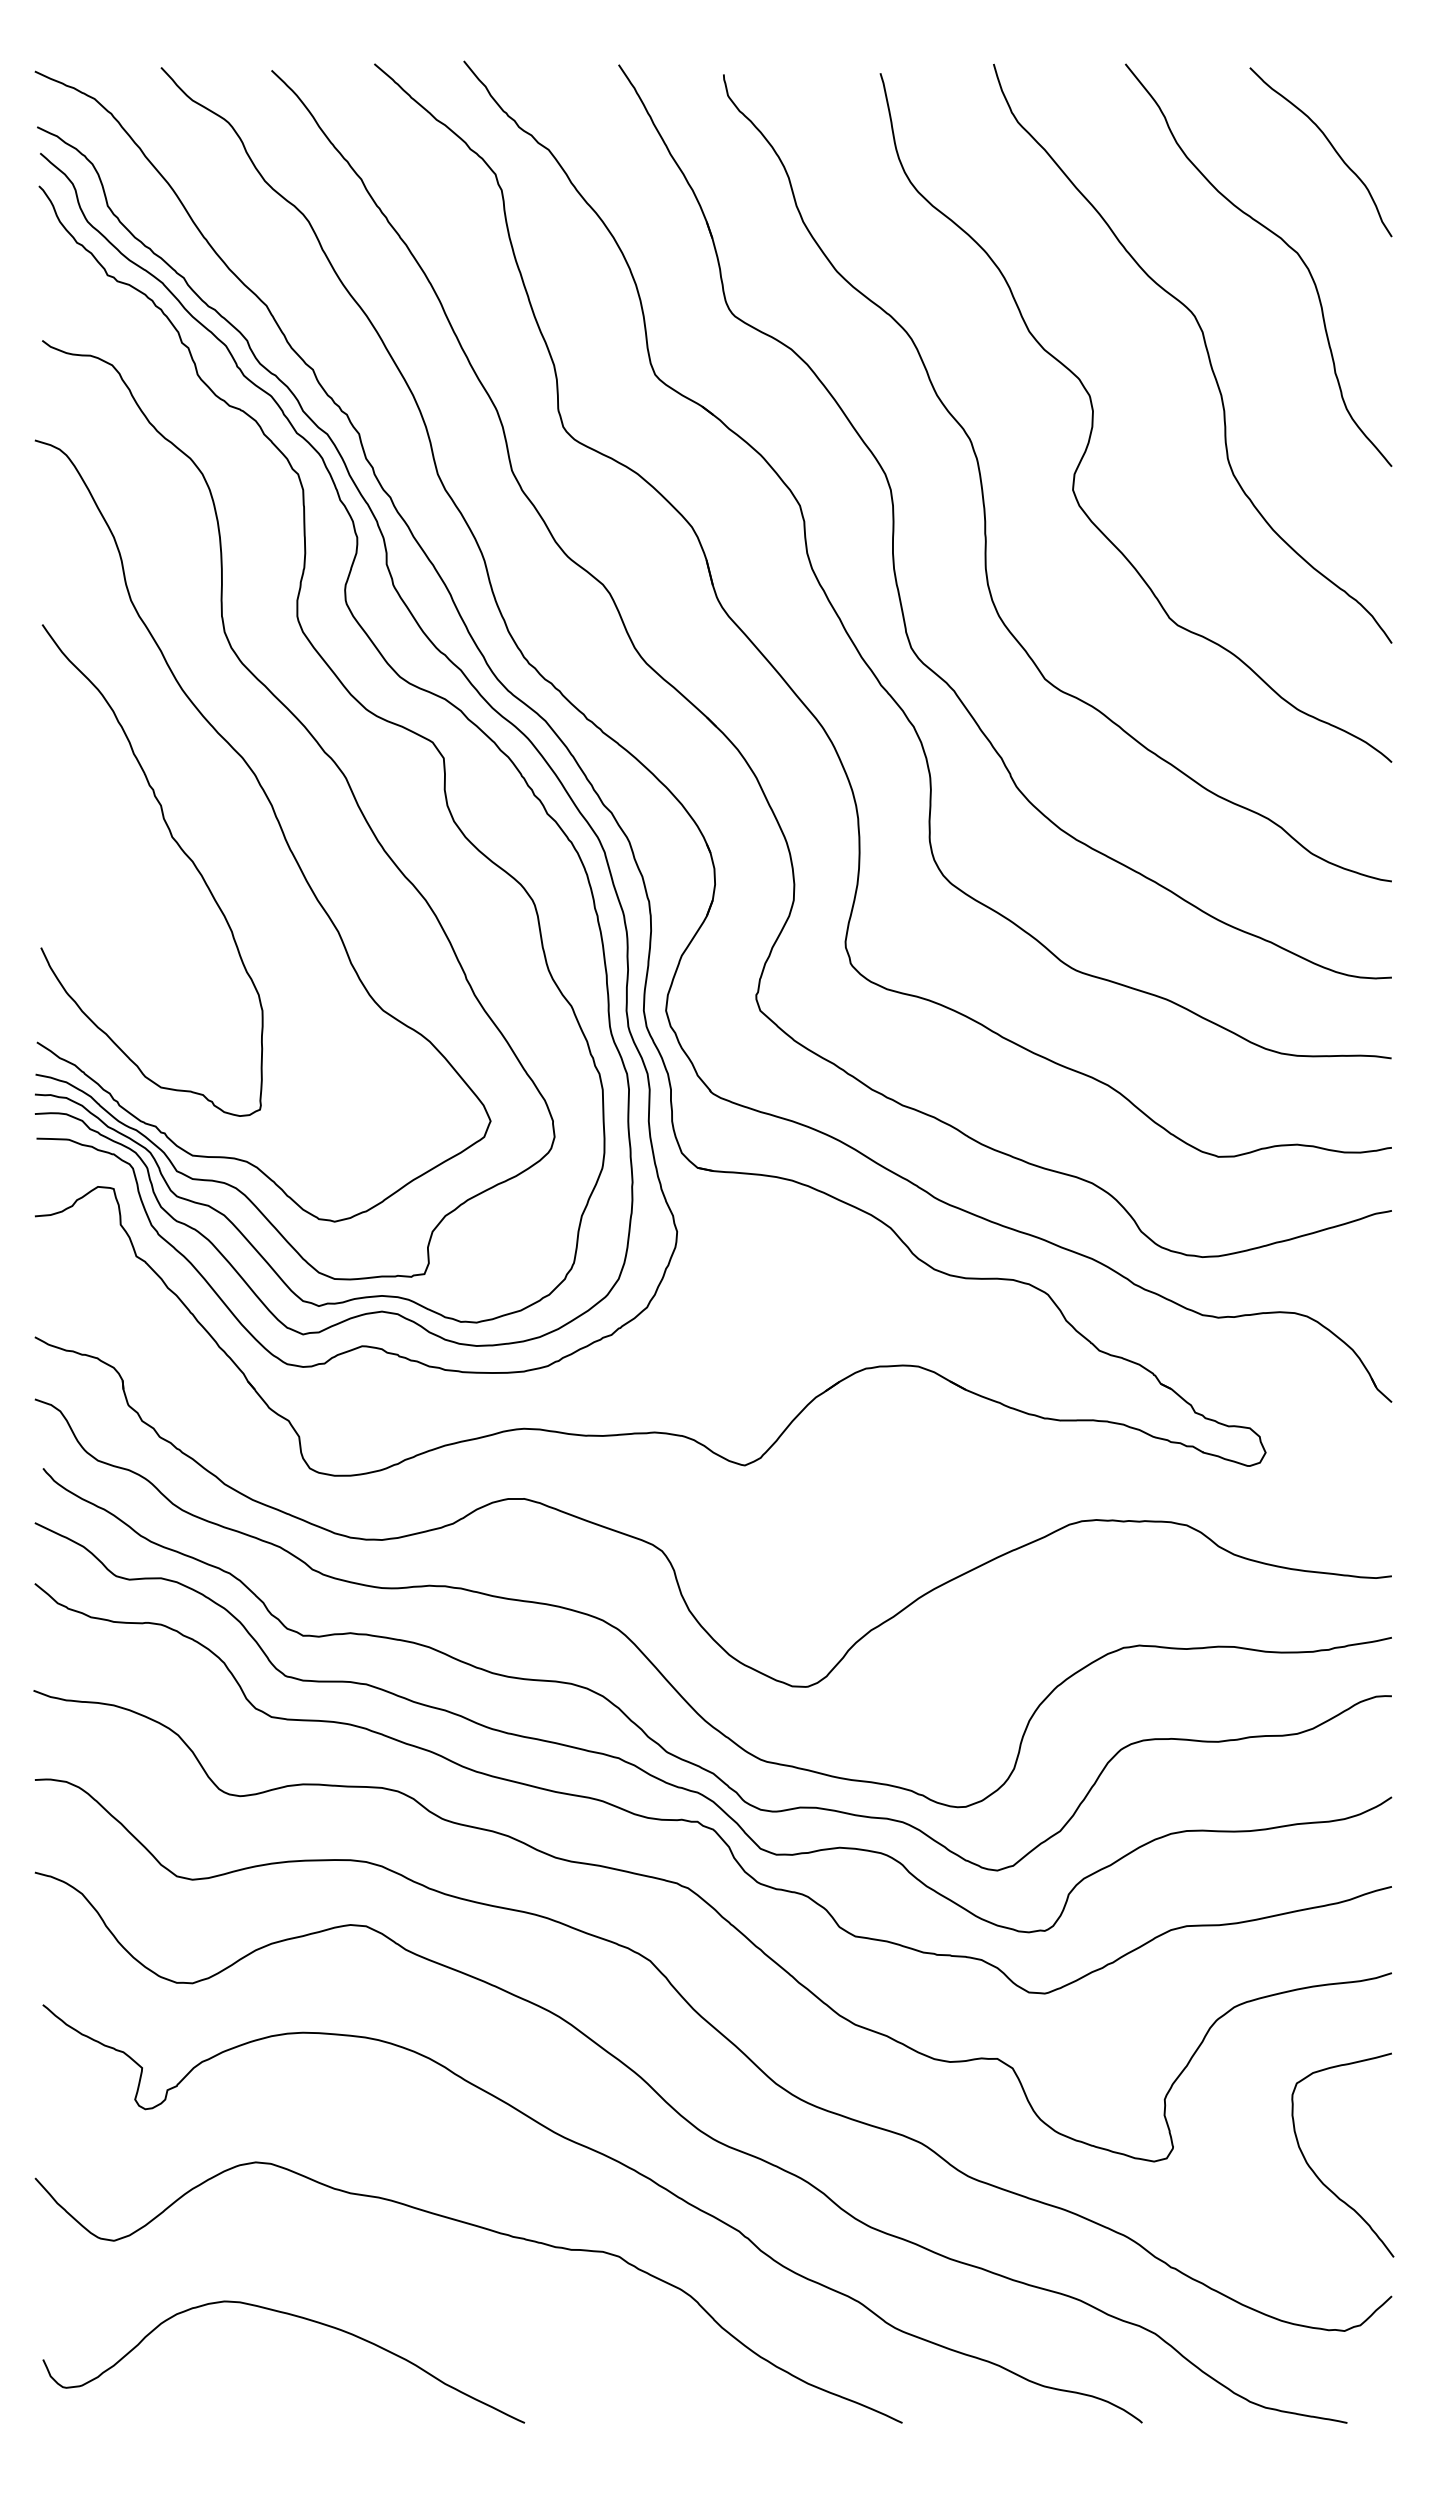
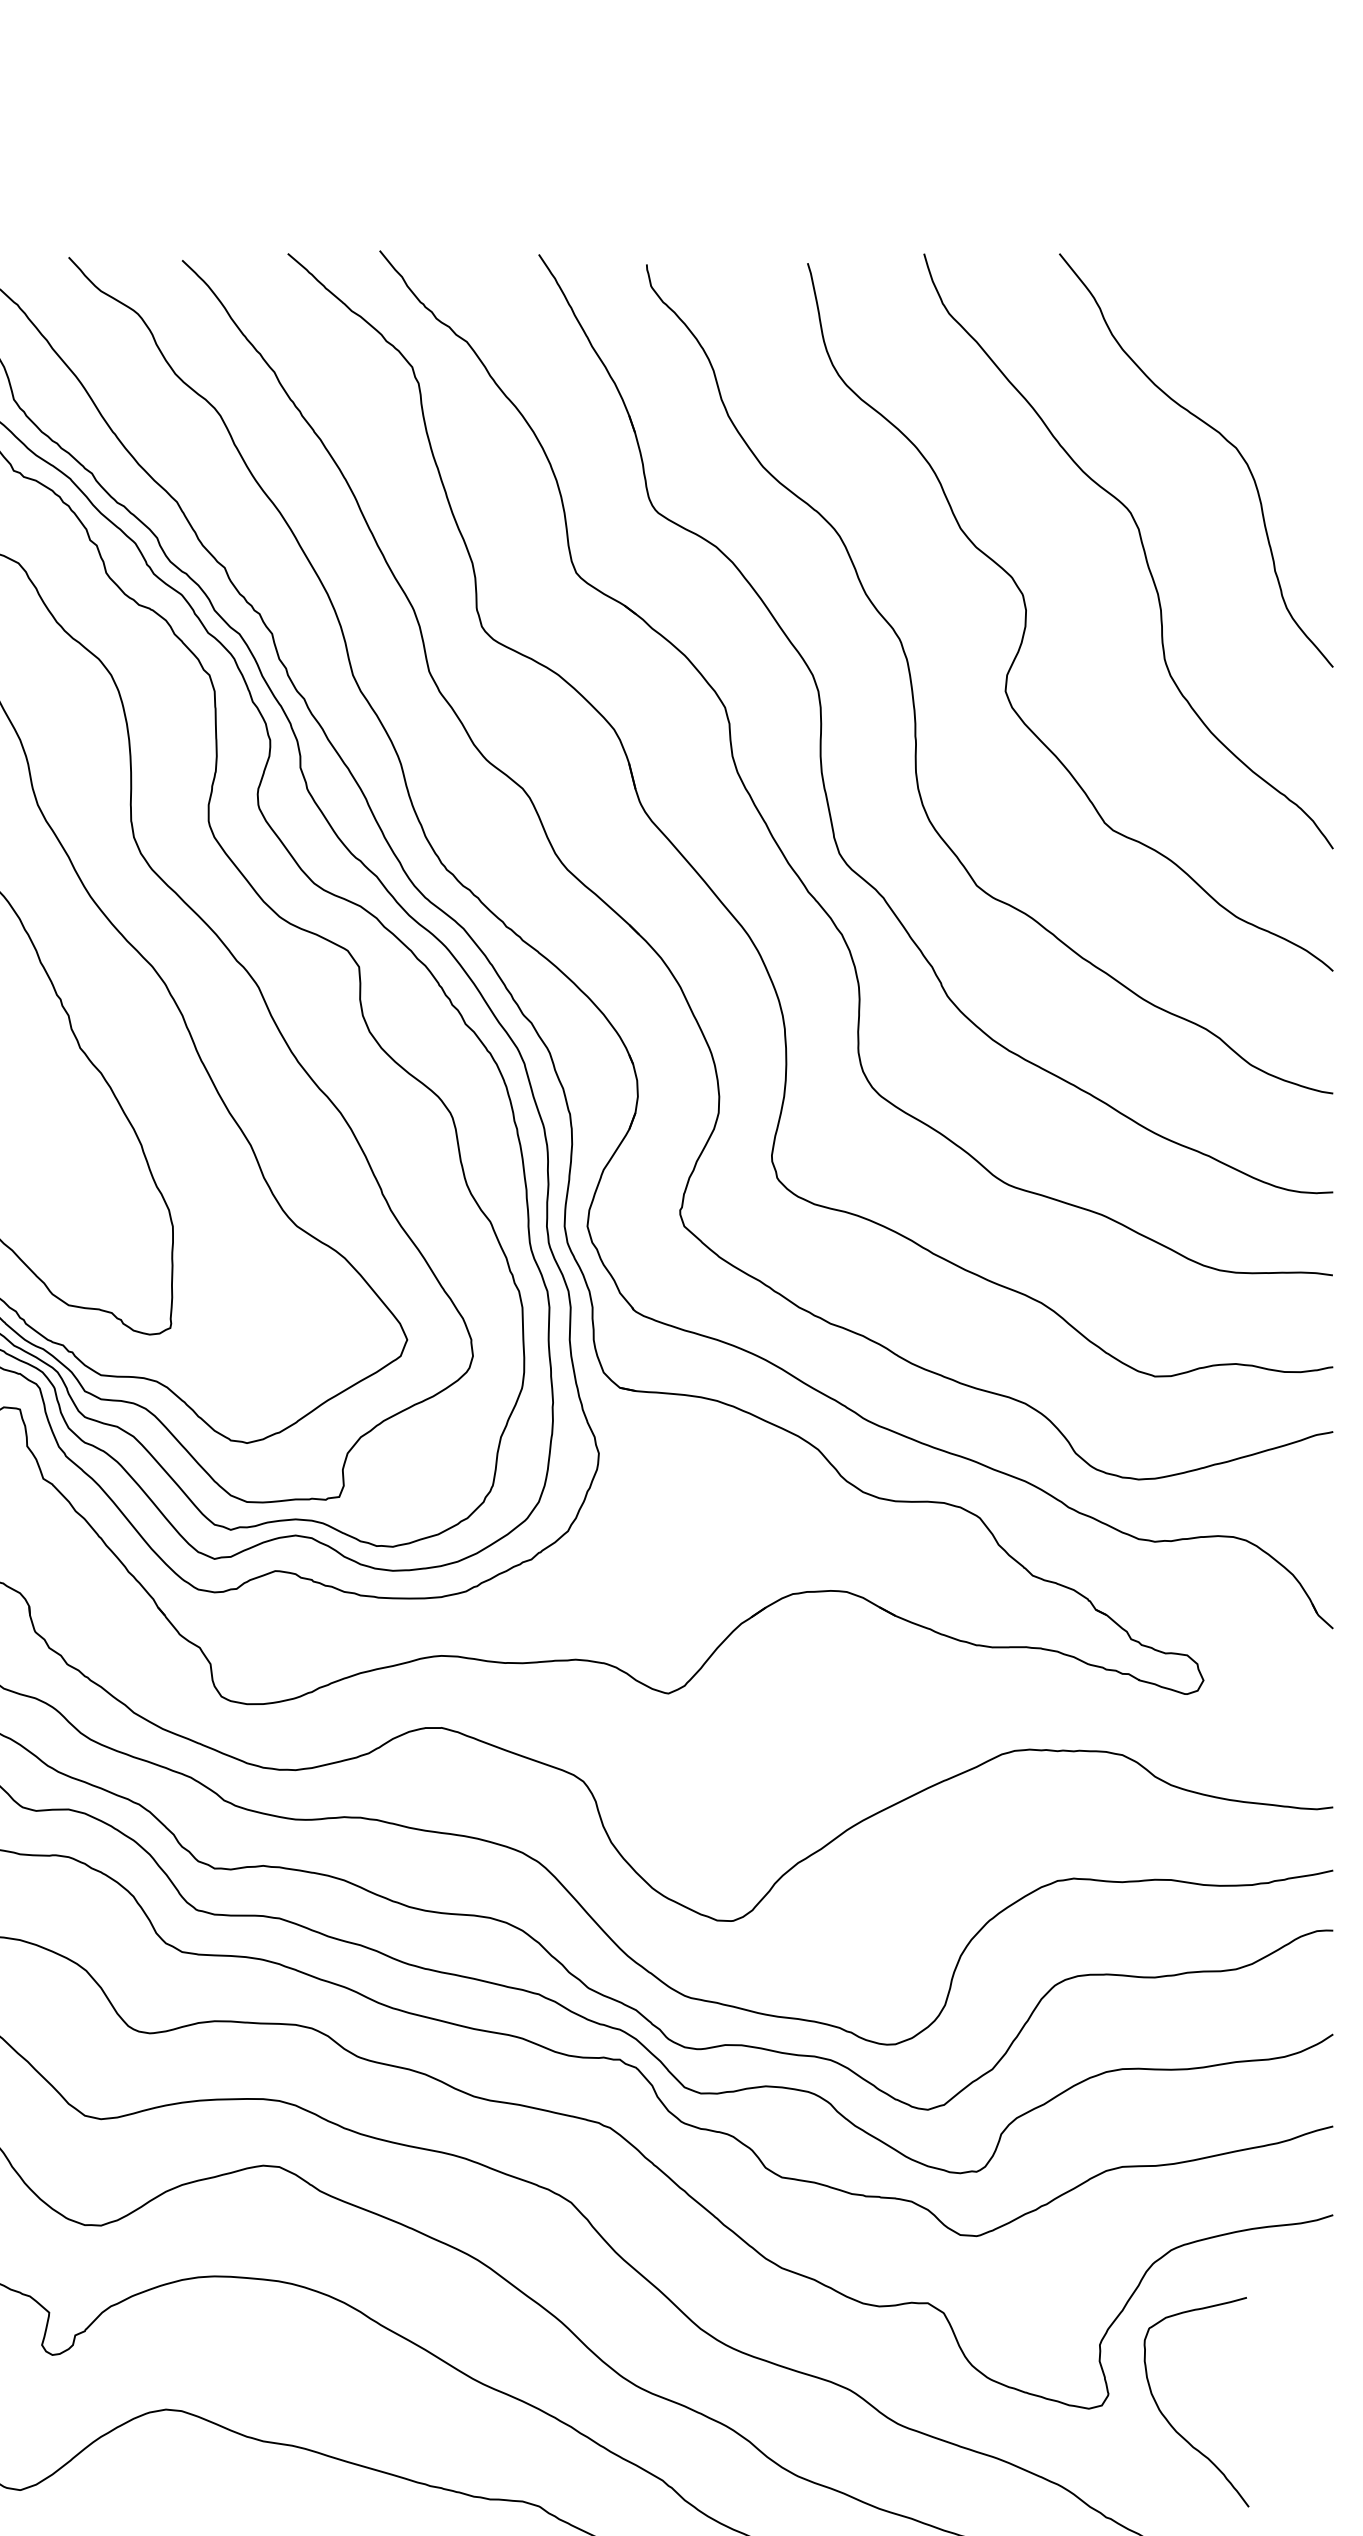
curve: (1330, 145) -> (1270, 337), removed
curve: (1315, 2172) -> (1168, 2419), moved

